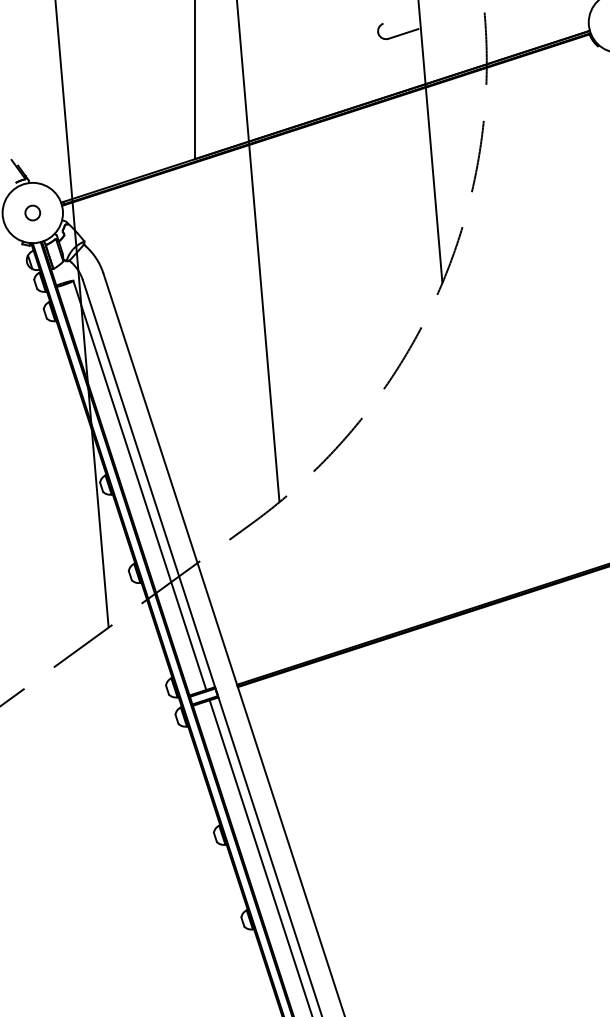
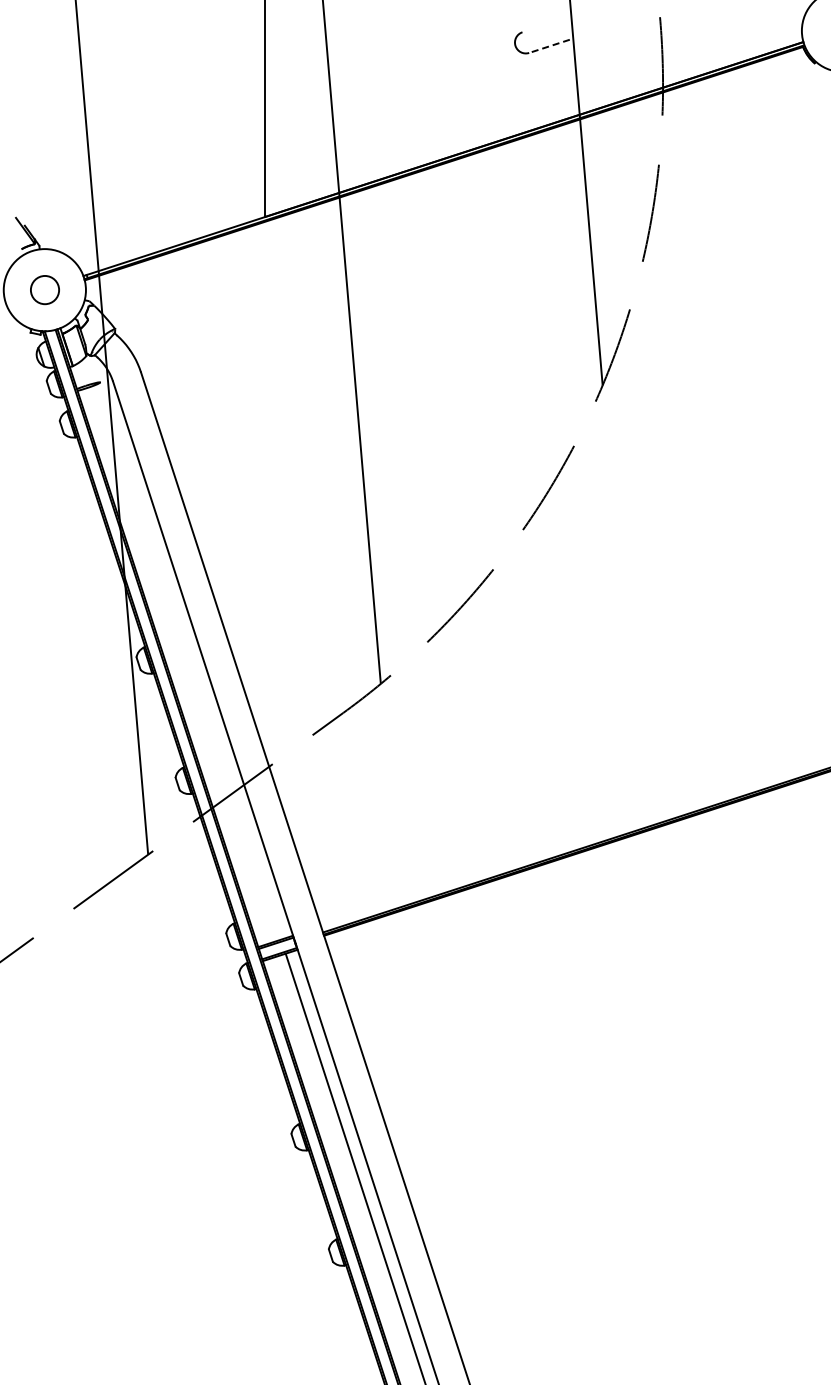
line: (403, 34) -> (549, 46), solid -> dashed
circle: (32, 213) -> (44, 290), size x1.4
line: (139, 484) -> (190, 660), removed

